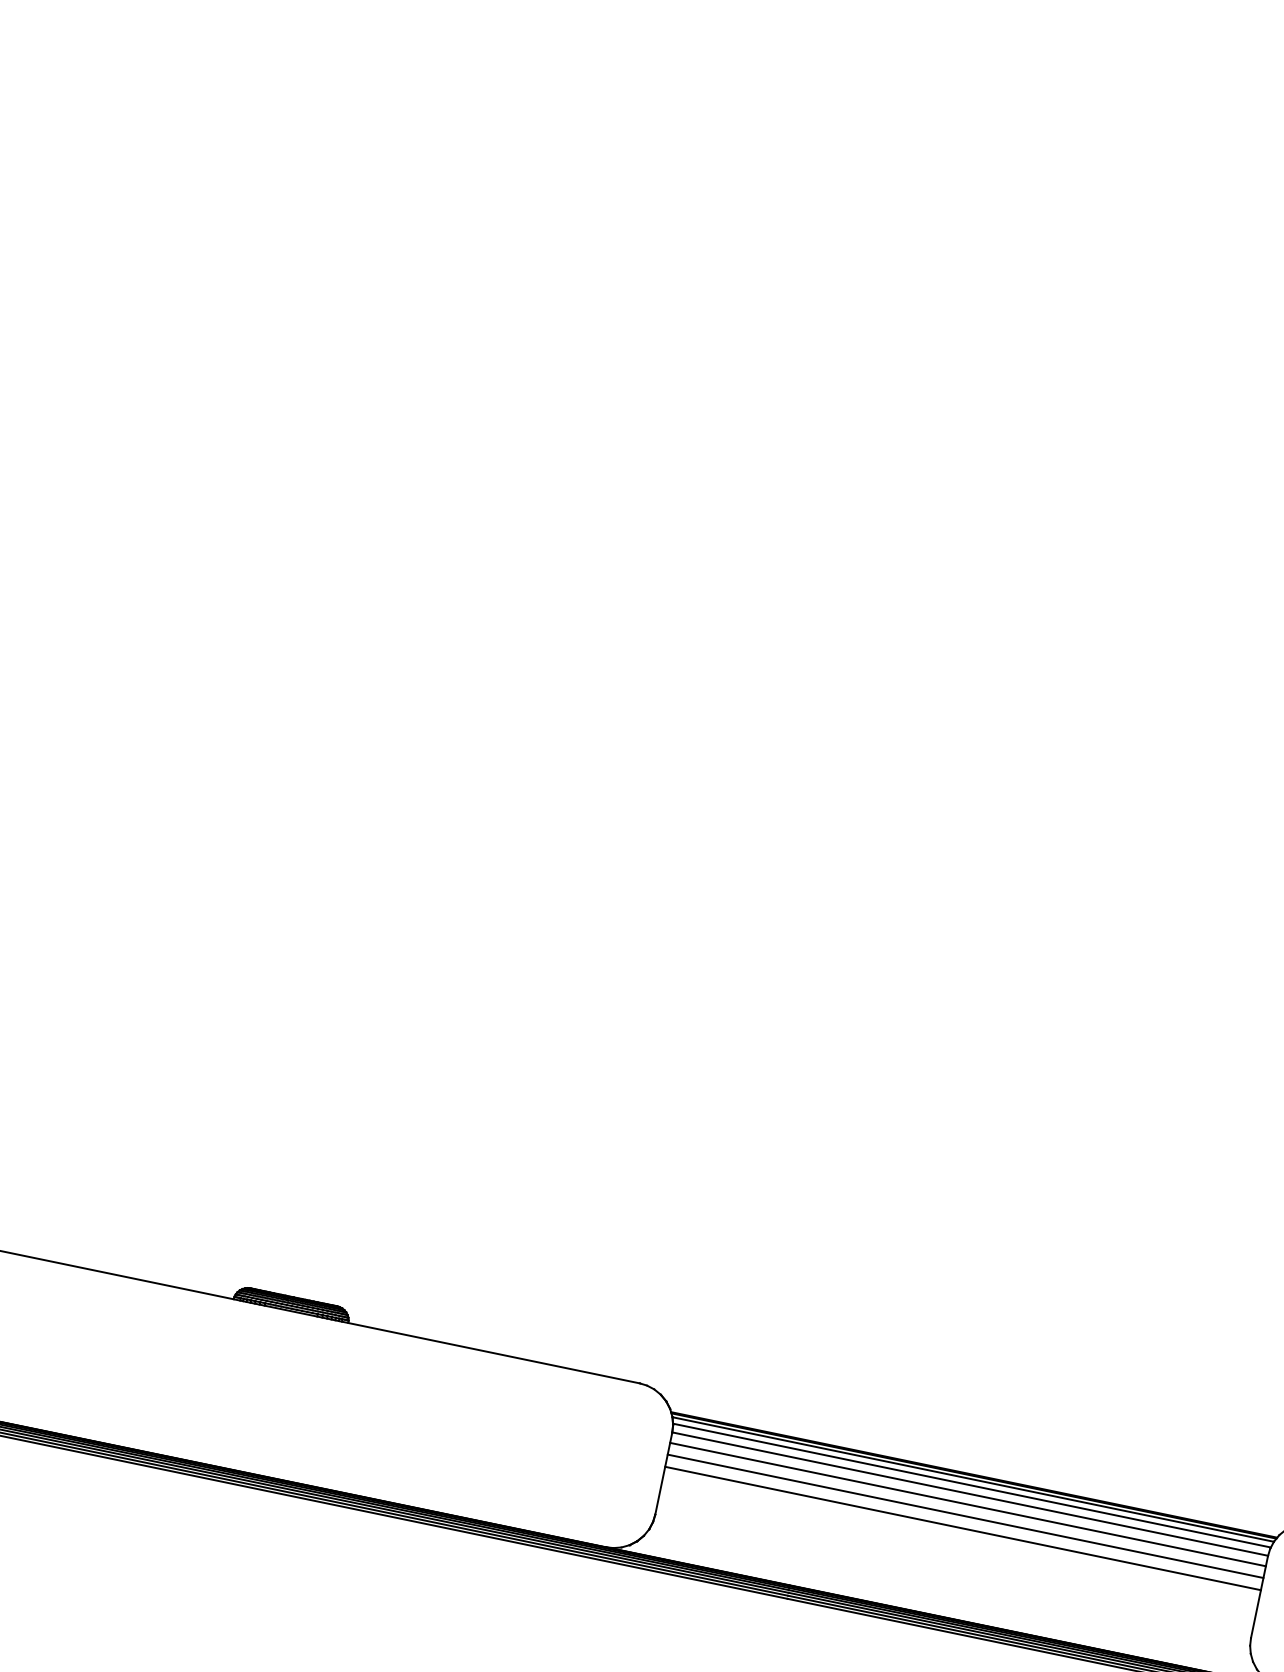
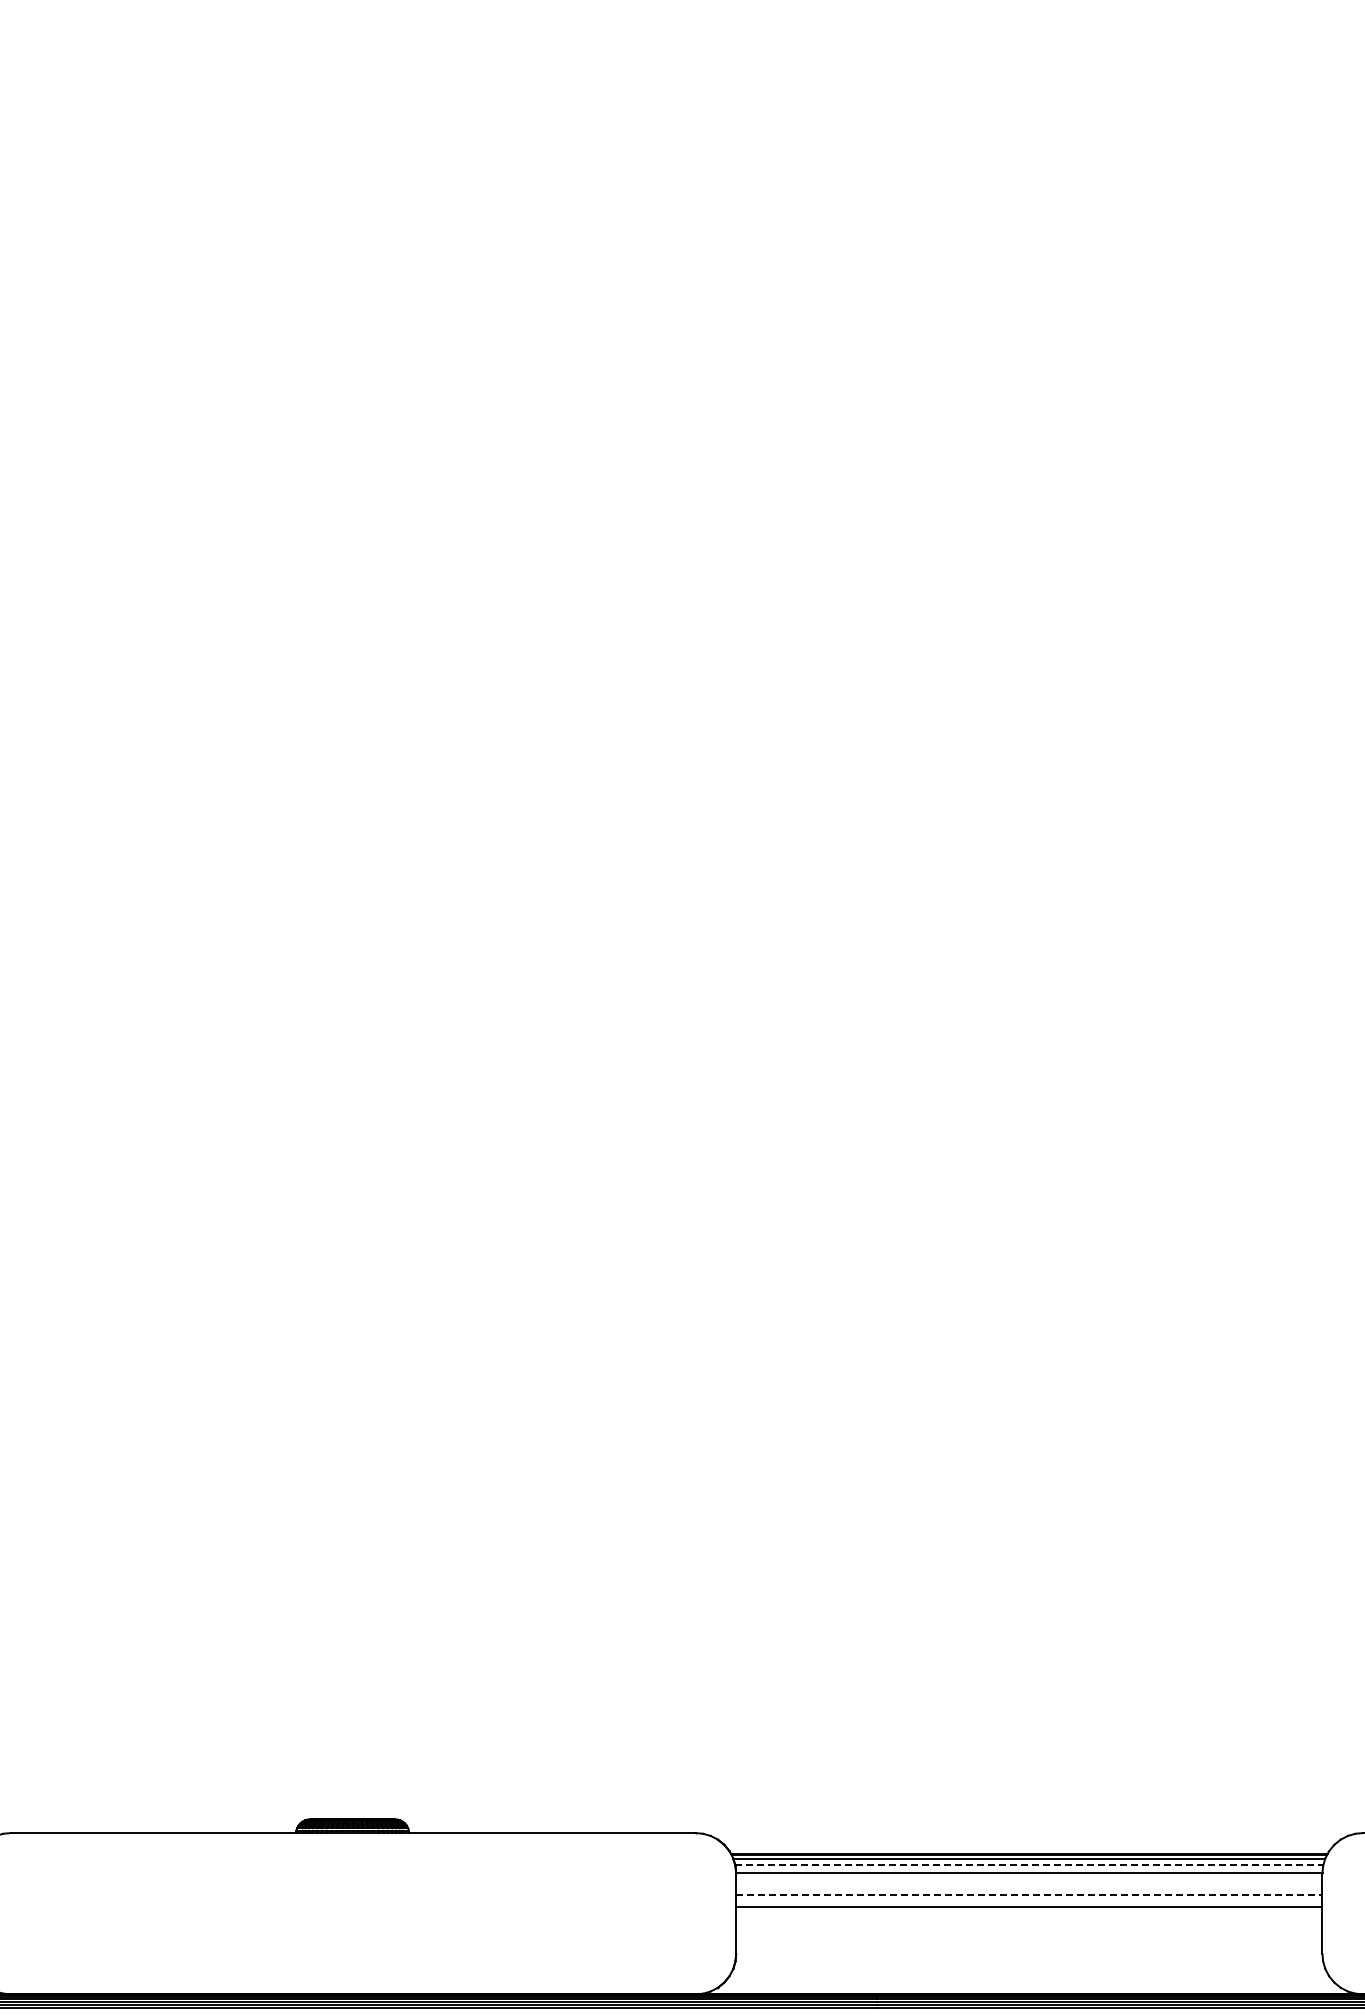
line: (972, 1485) -> (1029, 1864), solid -> dashed
line: (968, 1504) -> (1029, 1883), removed
line: (965, 1515) -> (1029, 1894), solid -> dashed

